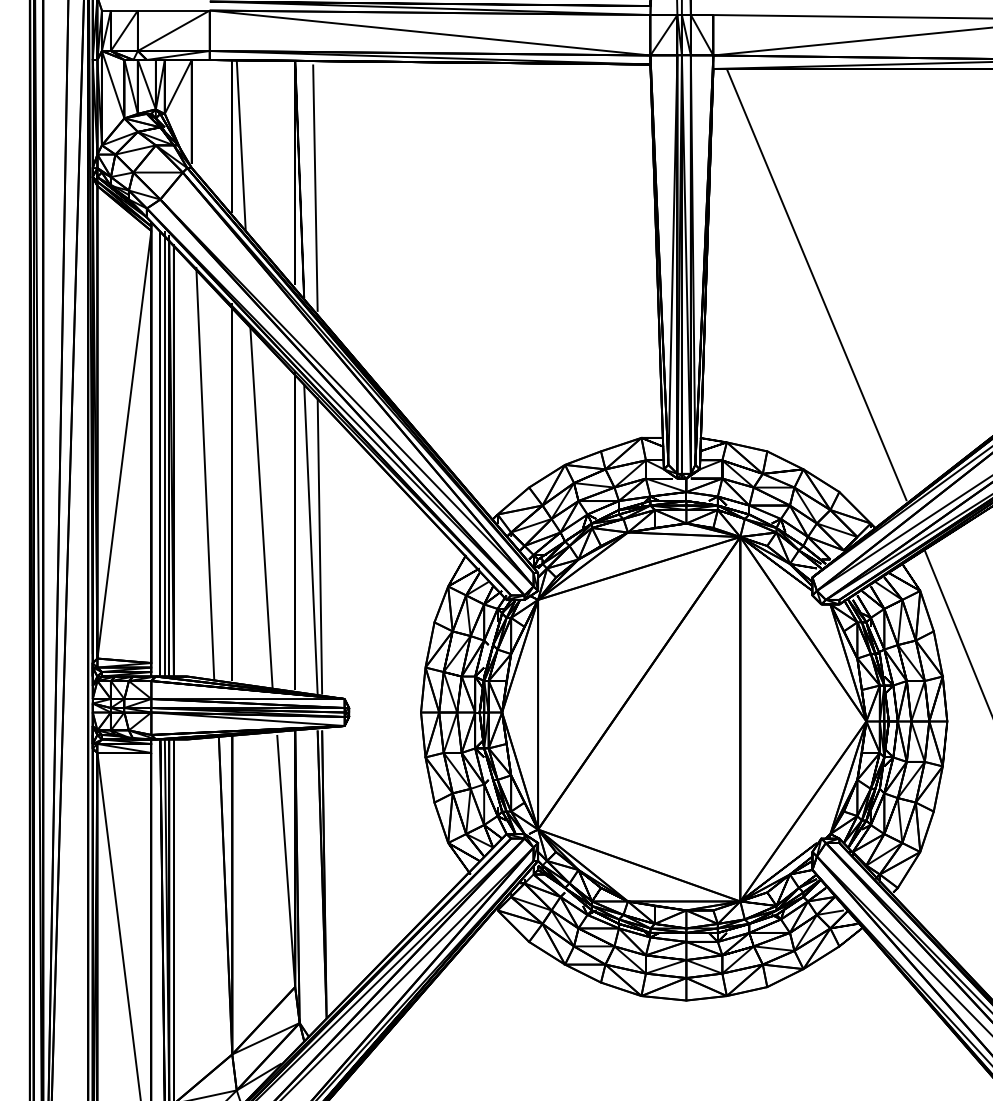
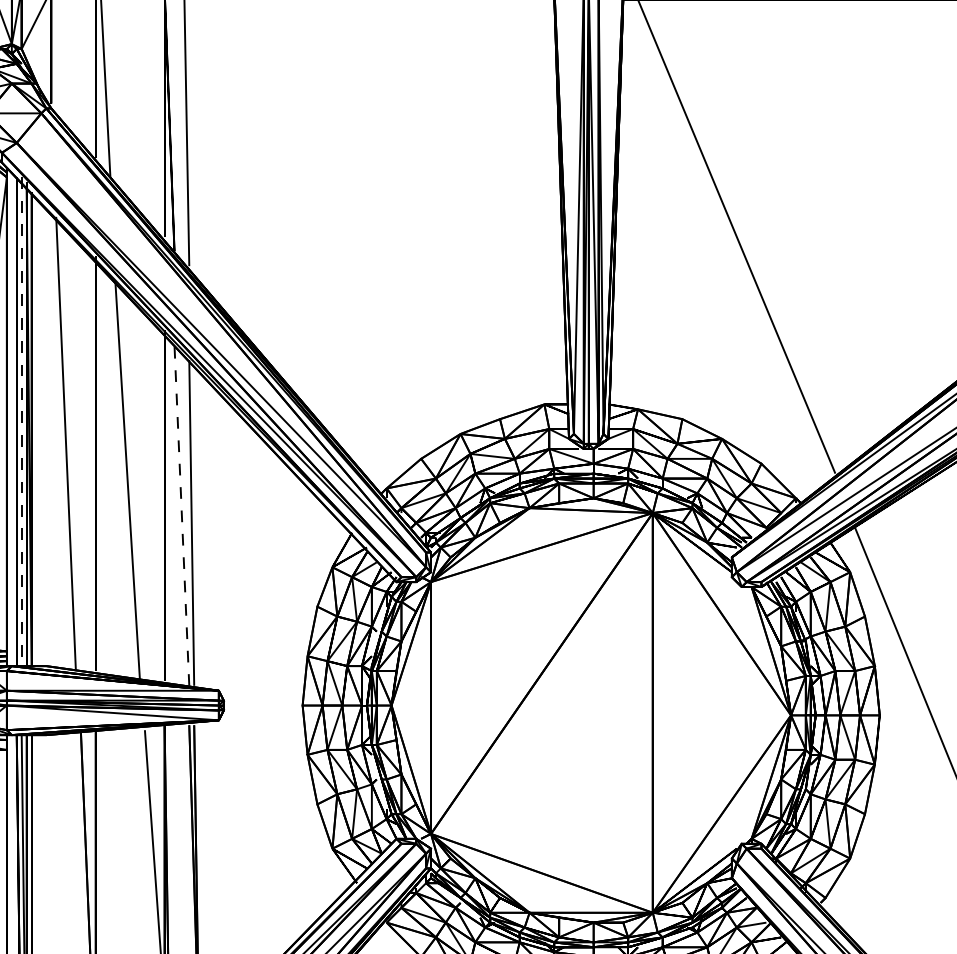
line: (164, 453) -> (21, 421), solid -> dashed
line: (310, 538) -> (181, 514), solid -> dashed

